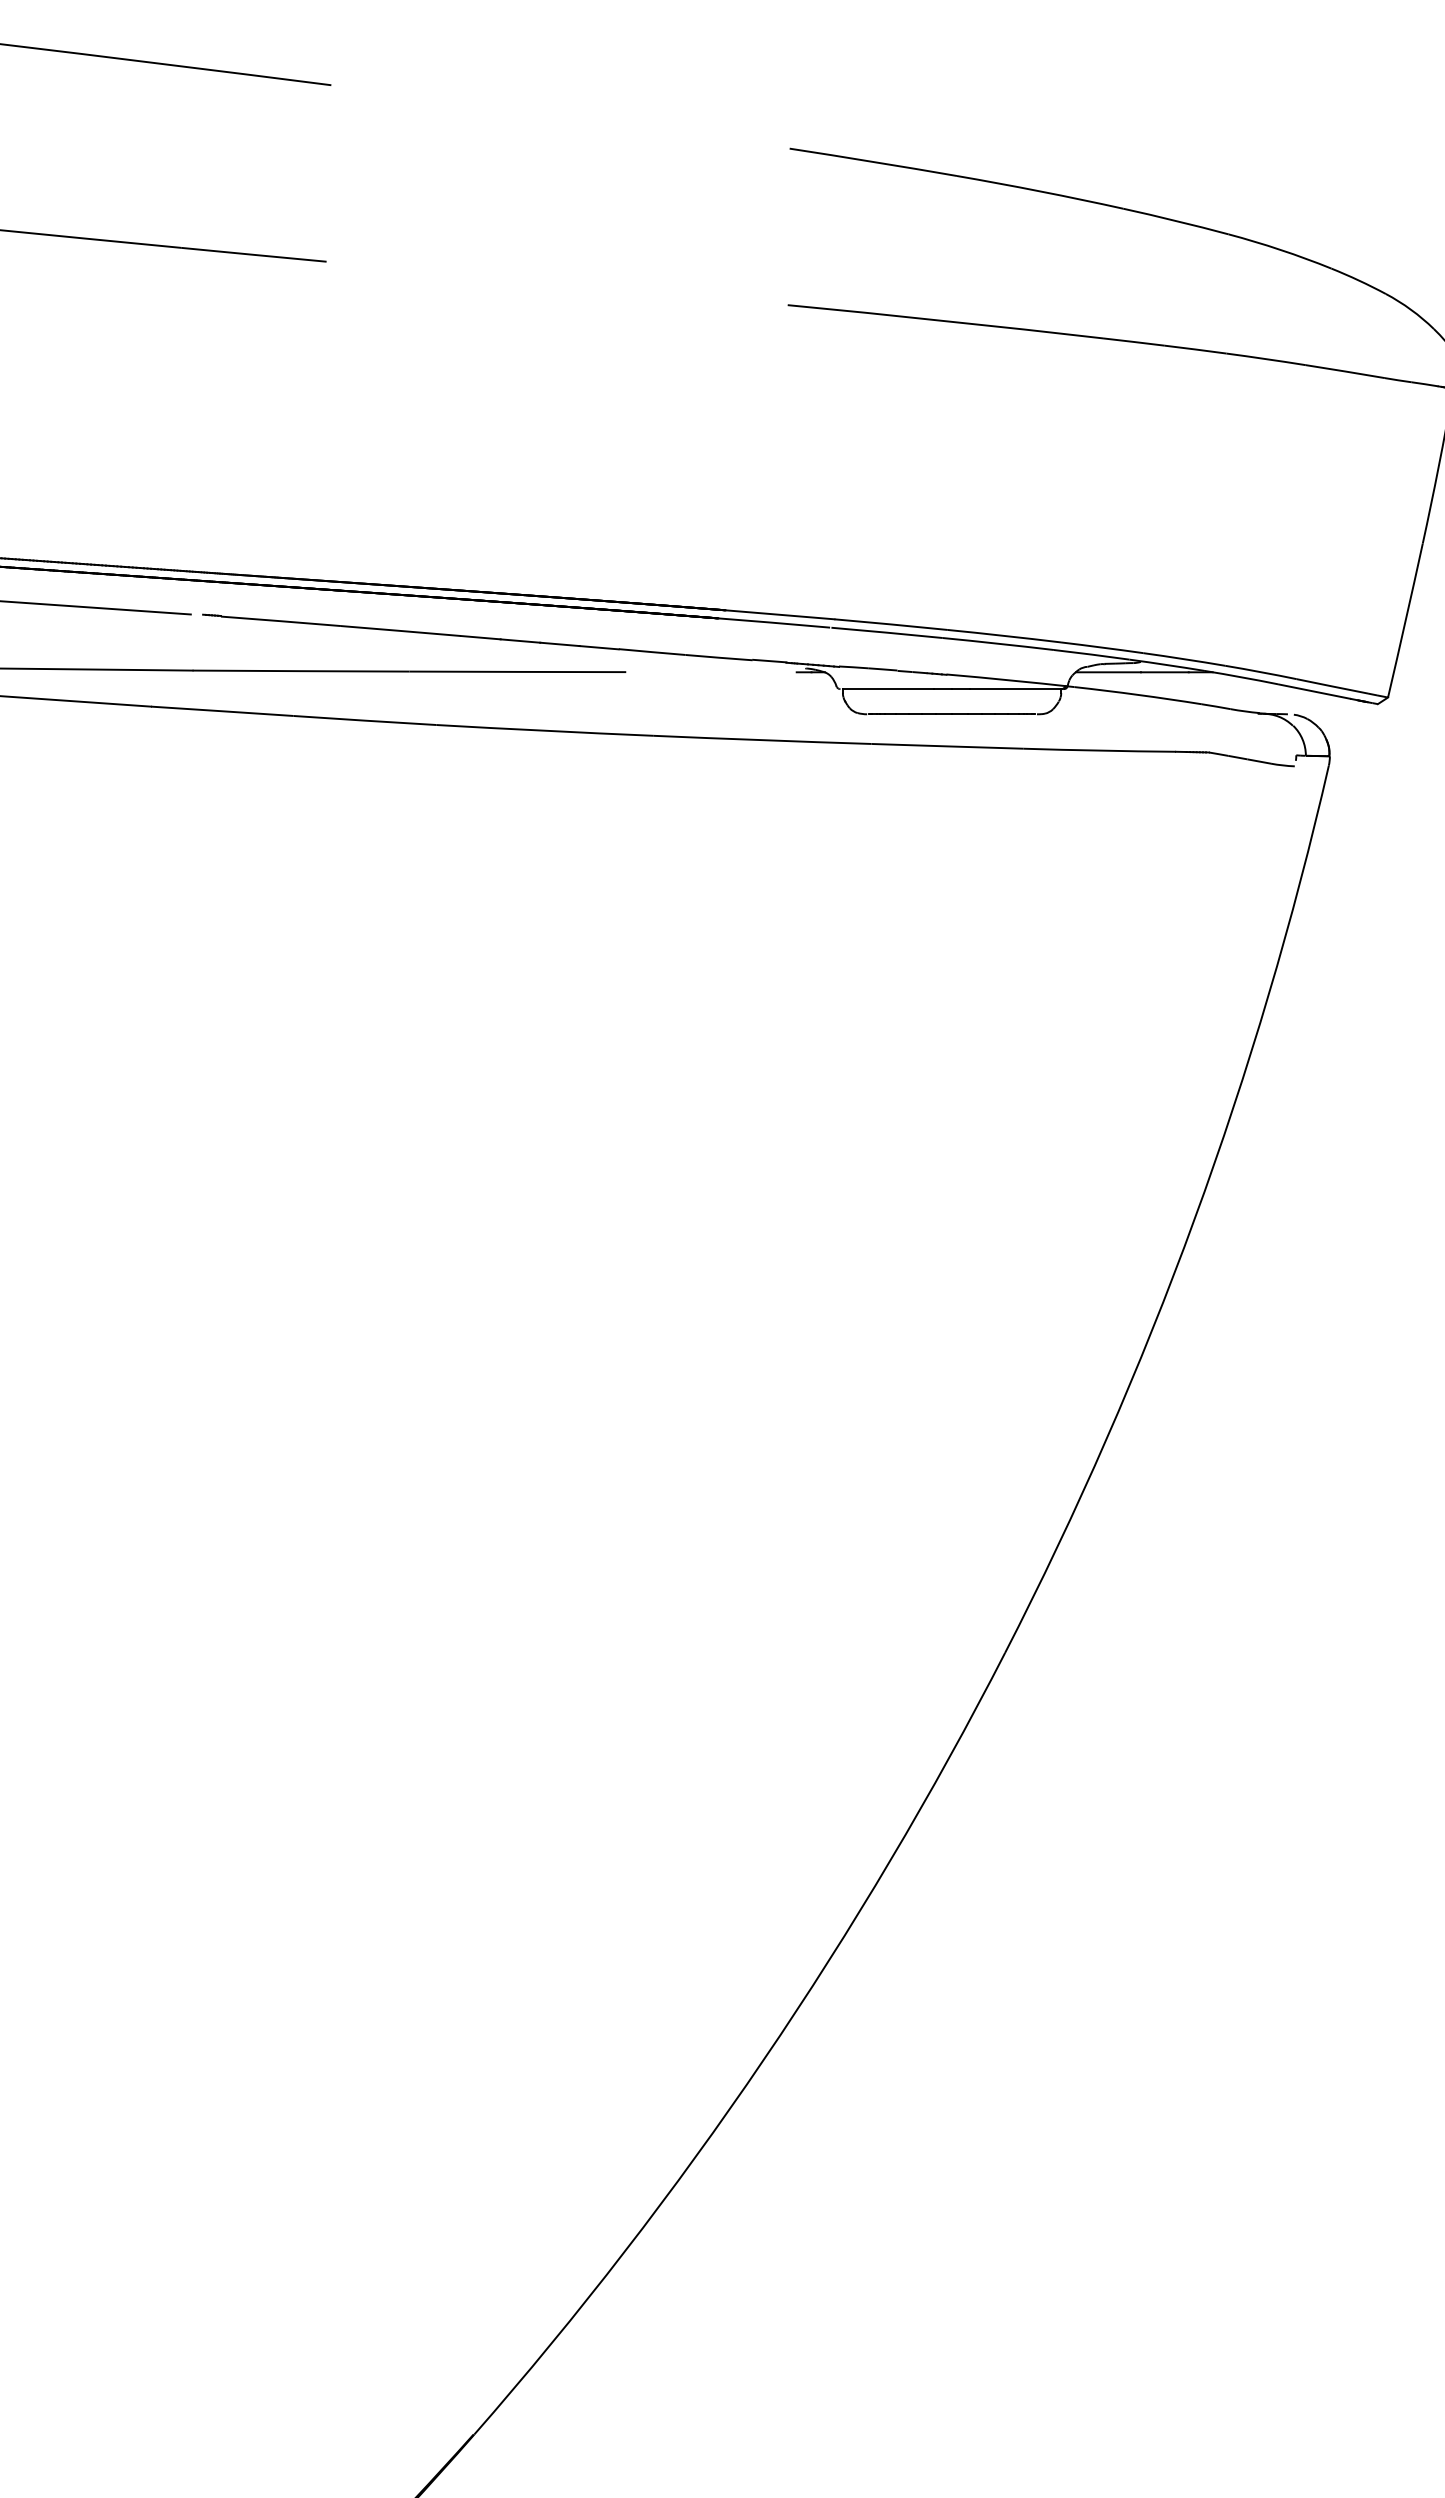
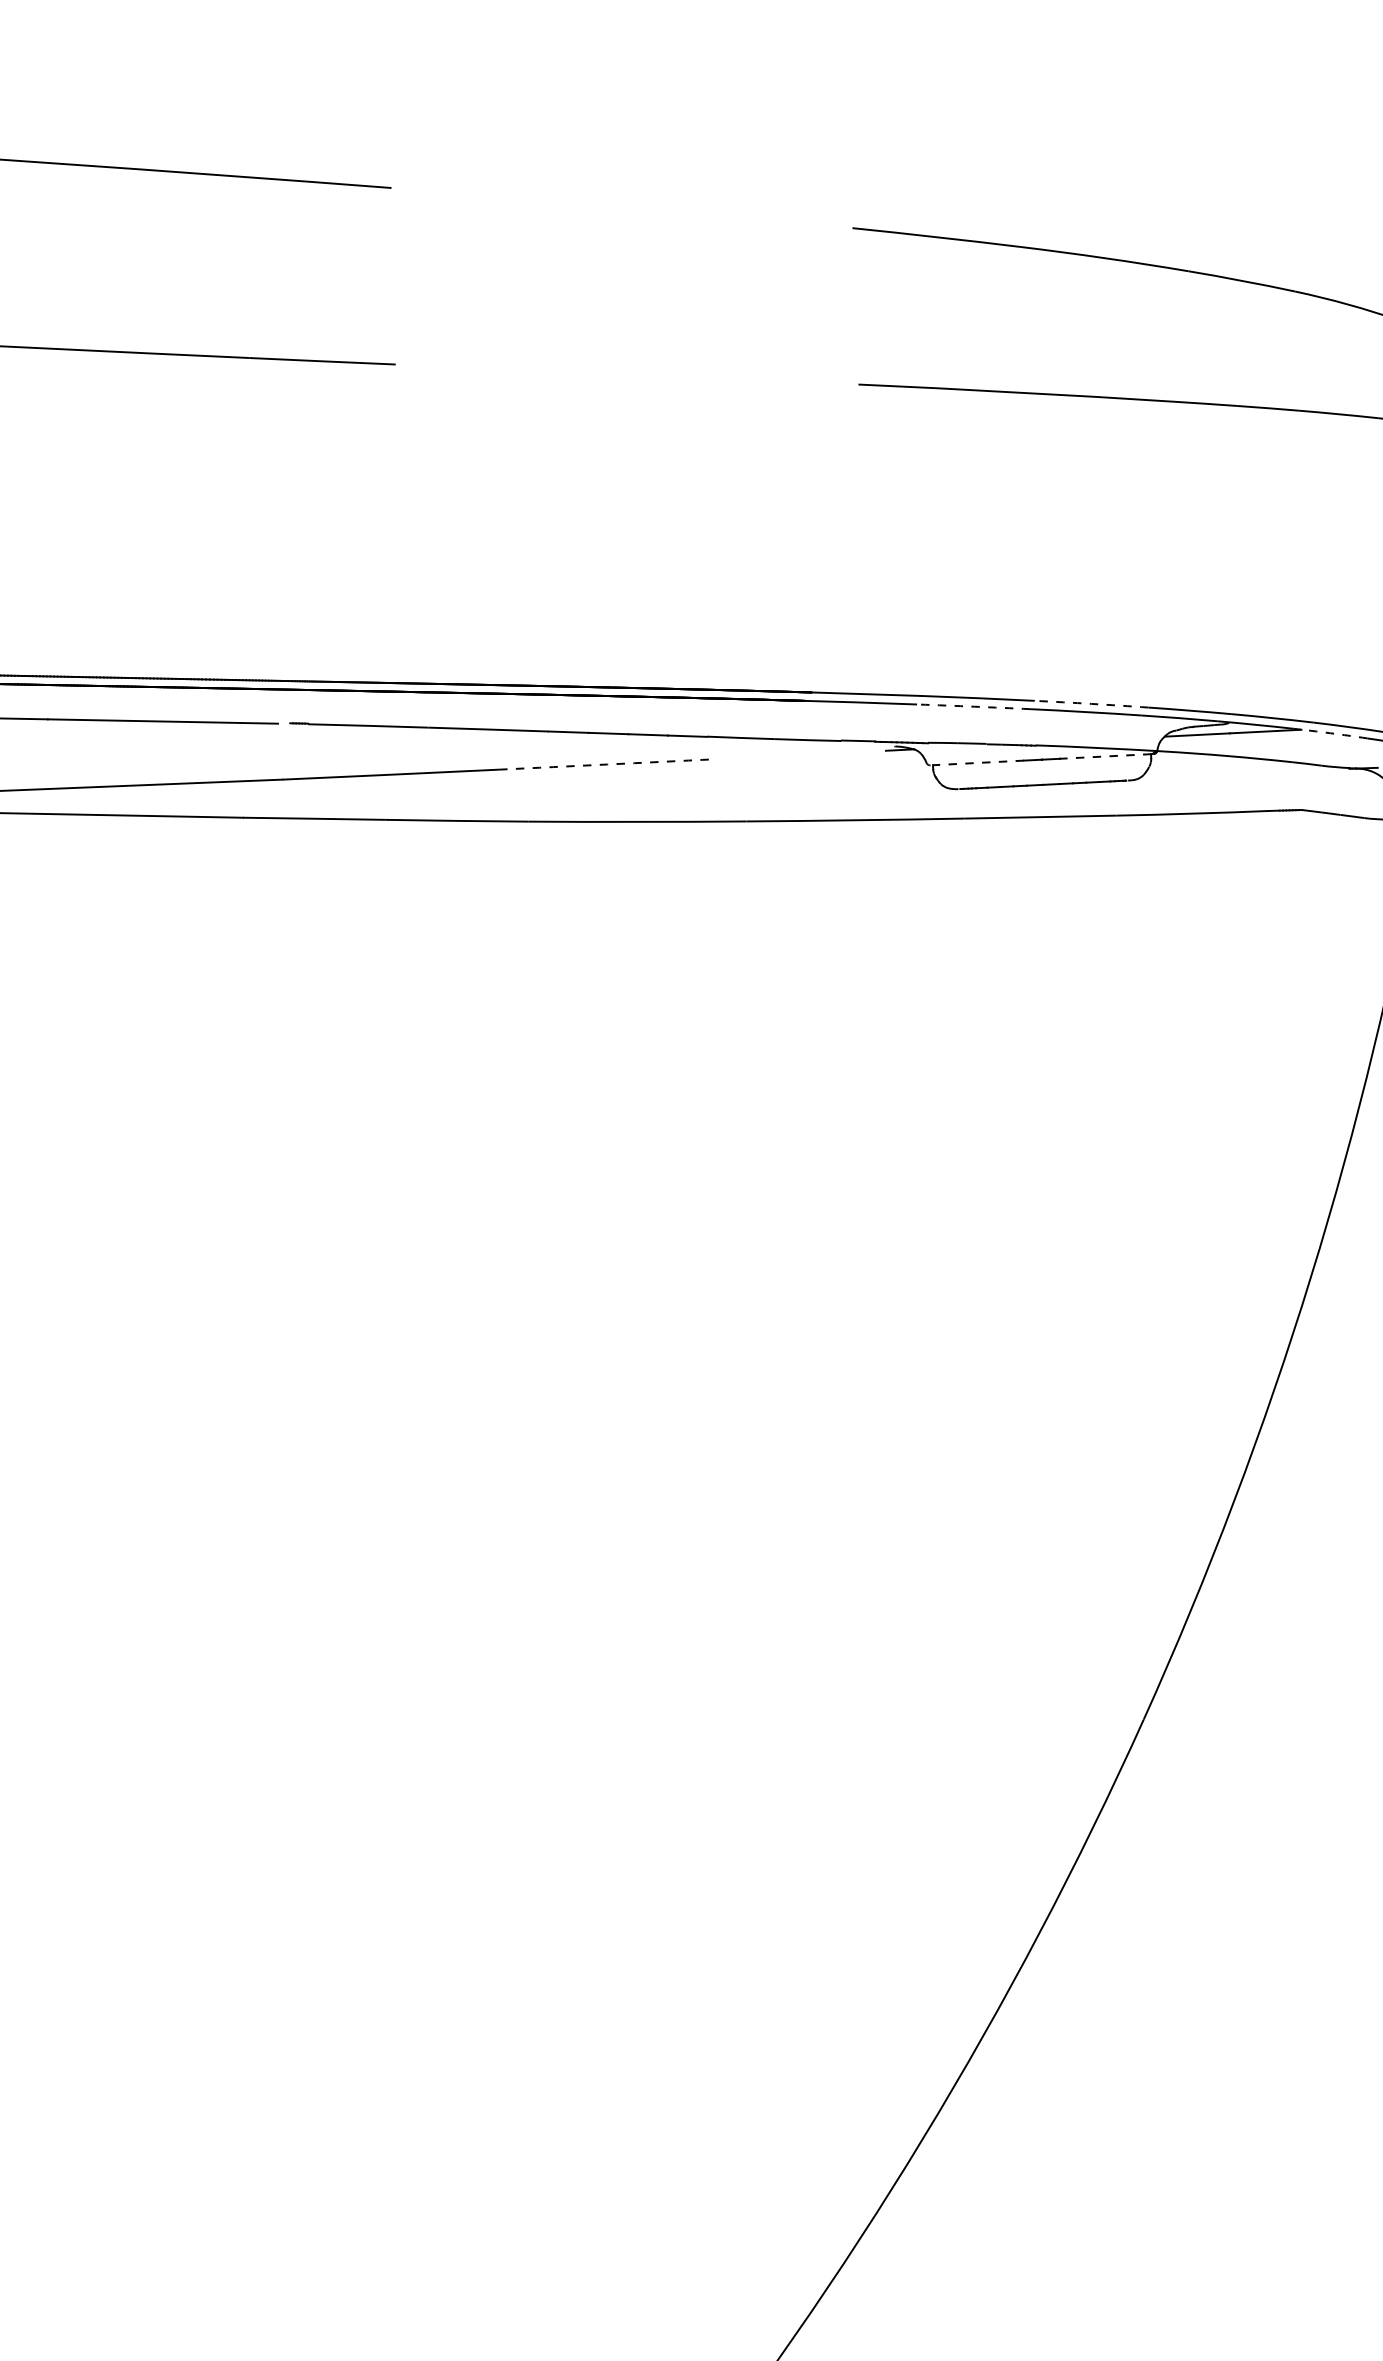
arc: (887, 632) -> (974, 706), solid -> dashed
arc: (1004, 635) -> (1091, 703), solid -> dashed
arc: (517, 671) -> (607, 764), solid -> dashed
arc: (1241, 677) -> (1330, 733), solid -> dashed
line: (888, 689) -> (978, 763), solid -> dashed
line: (1015, 689) -> (1105, 756), solid -> dashed

